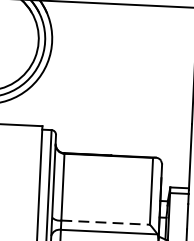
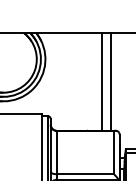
line: (137, 80) -> (101, 81), added
line: (151, 80) -> (110, 81), added
line: (105, 223) -> (85, 174), dashed -> solid

